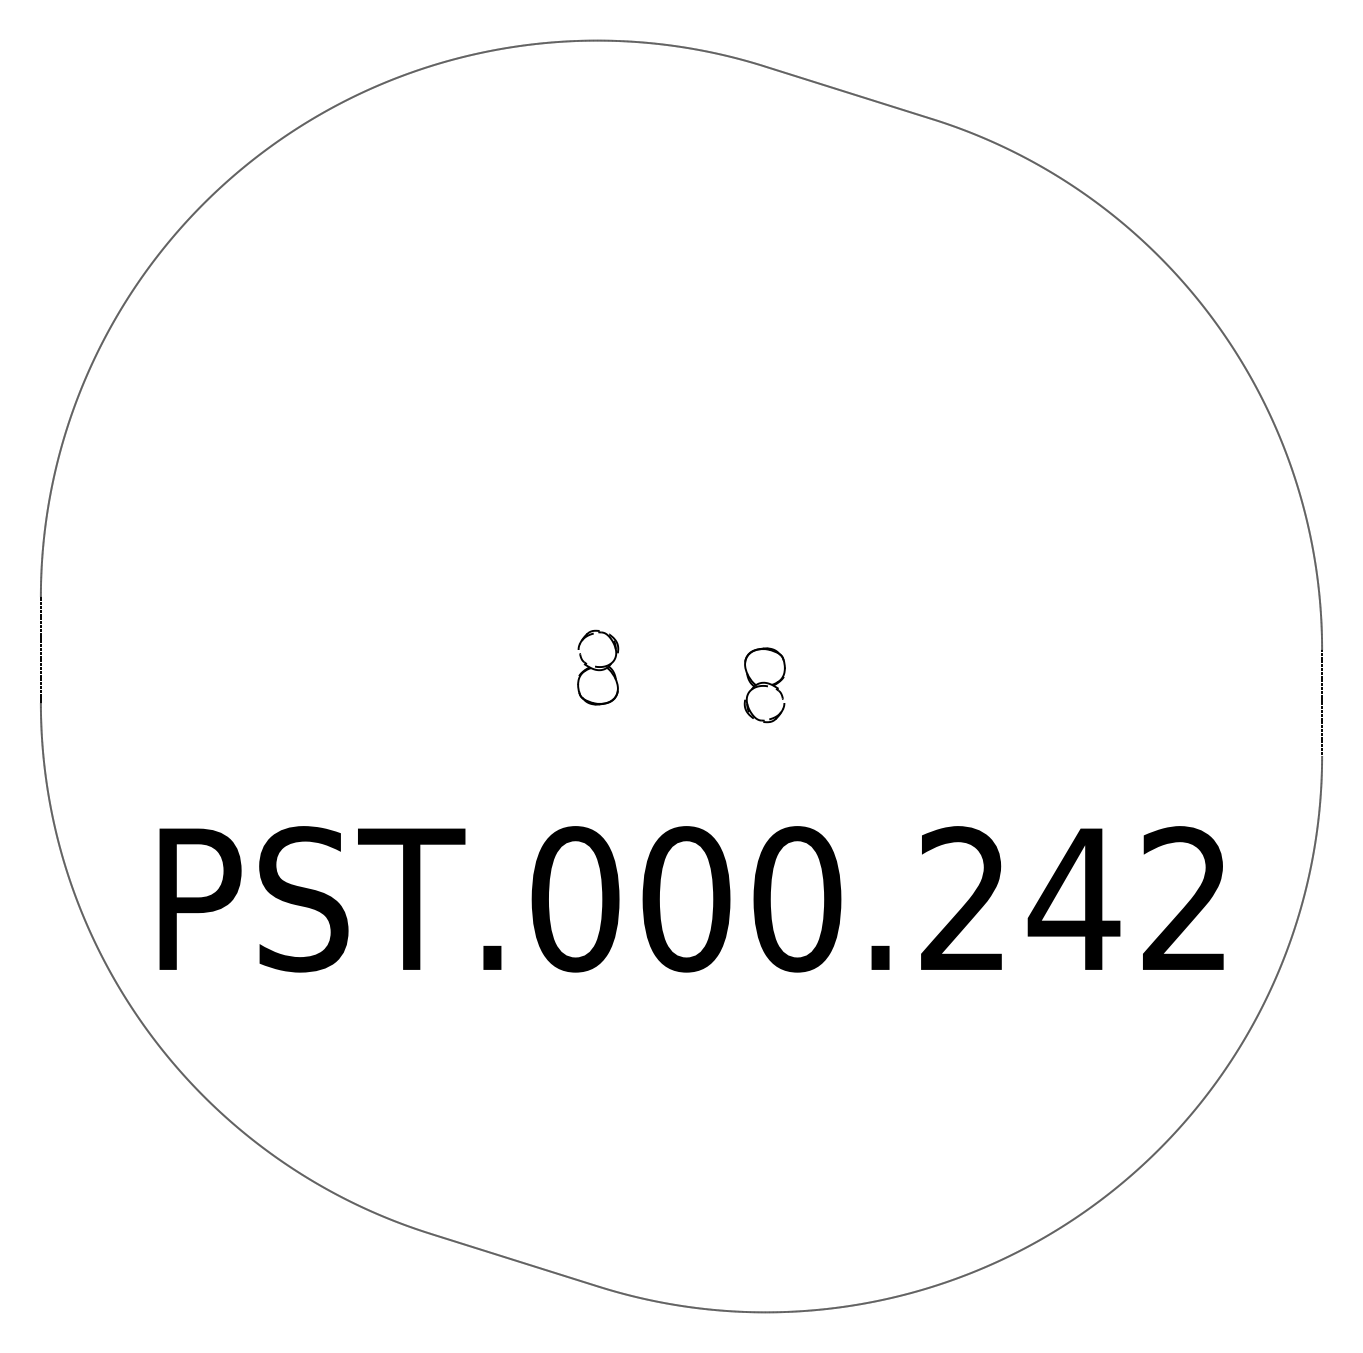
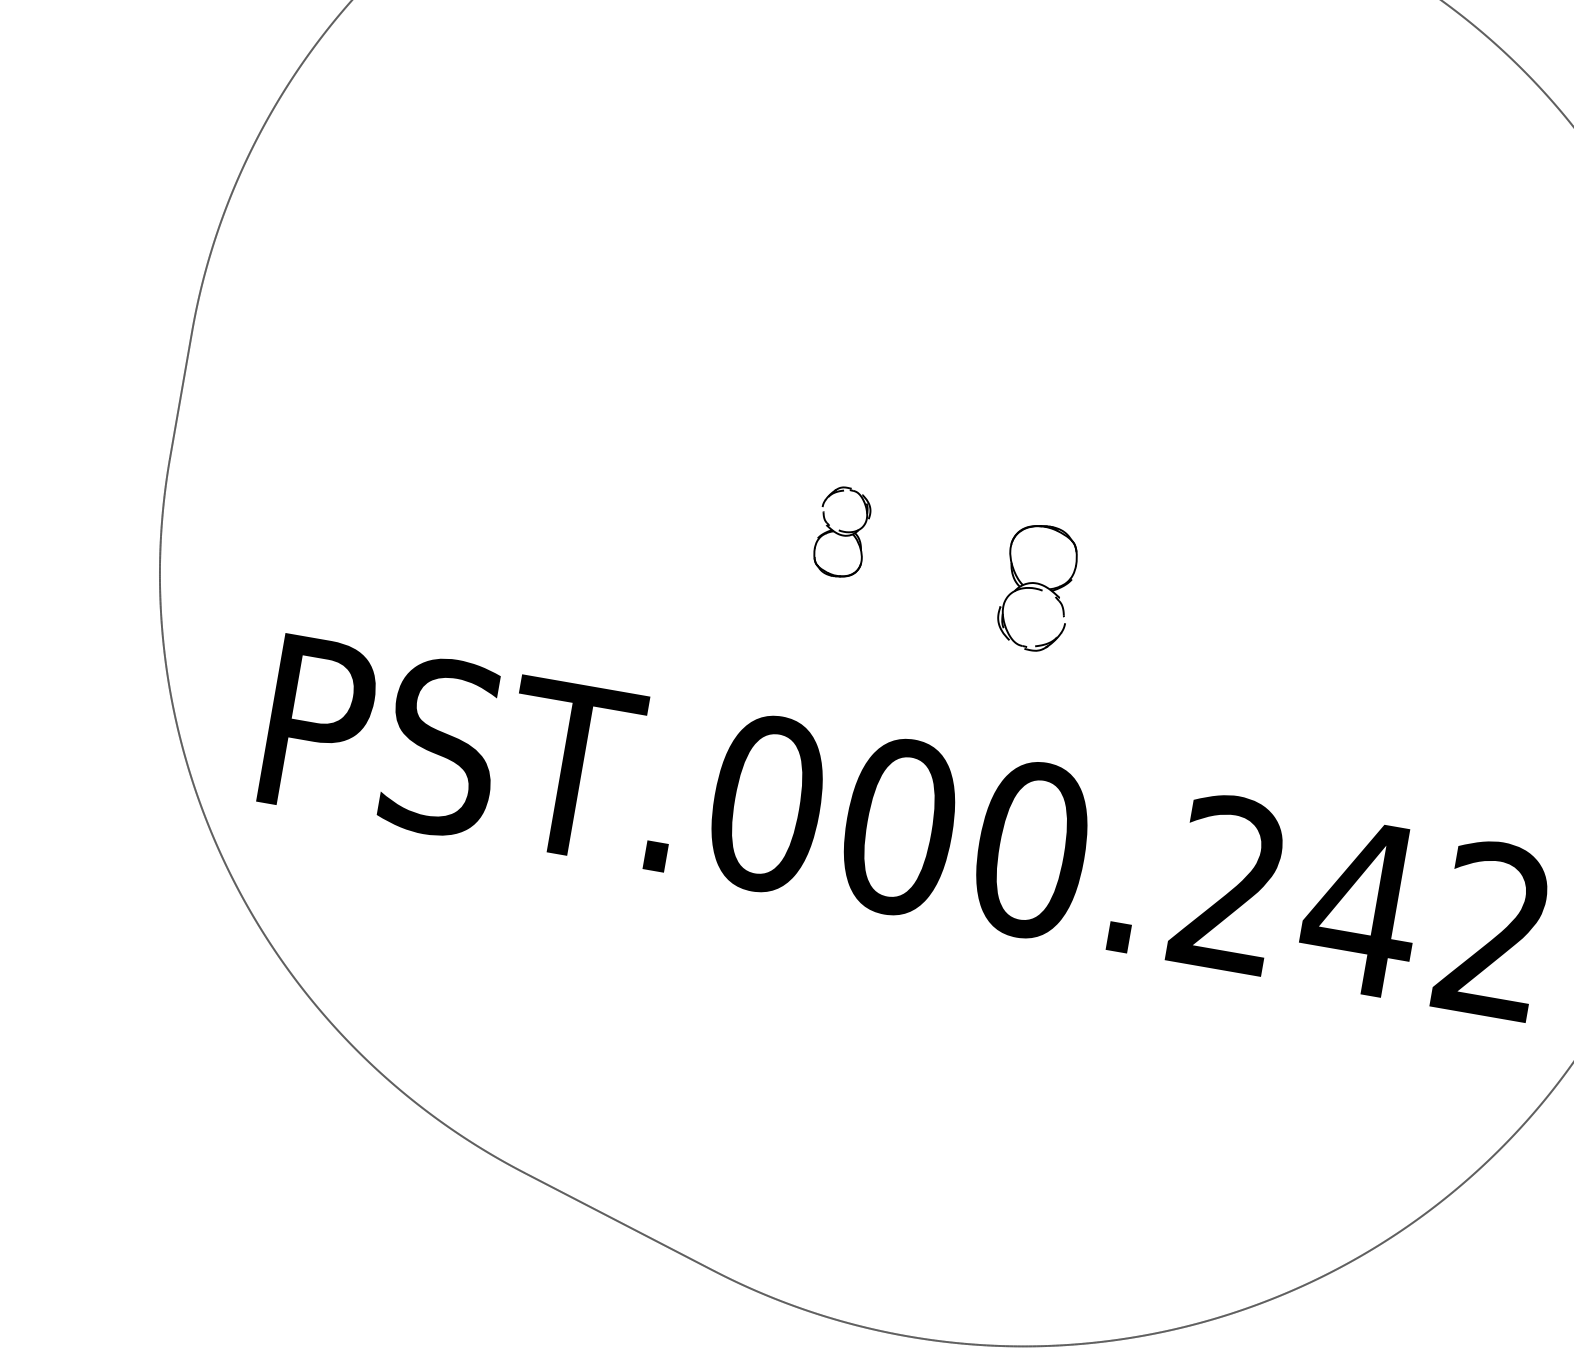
part: (764, 685) -> (1037, 588), size x1.4

